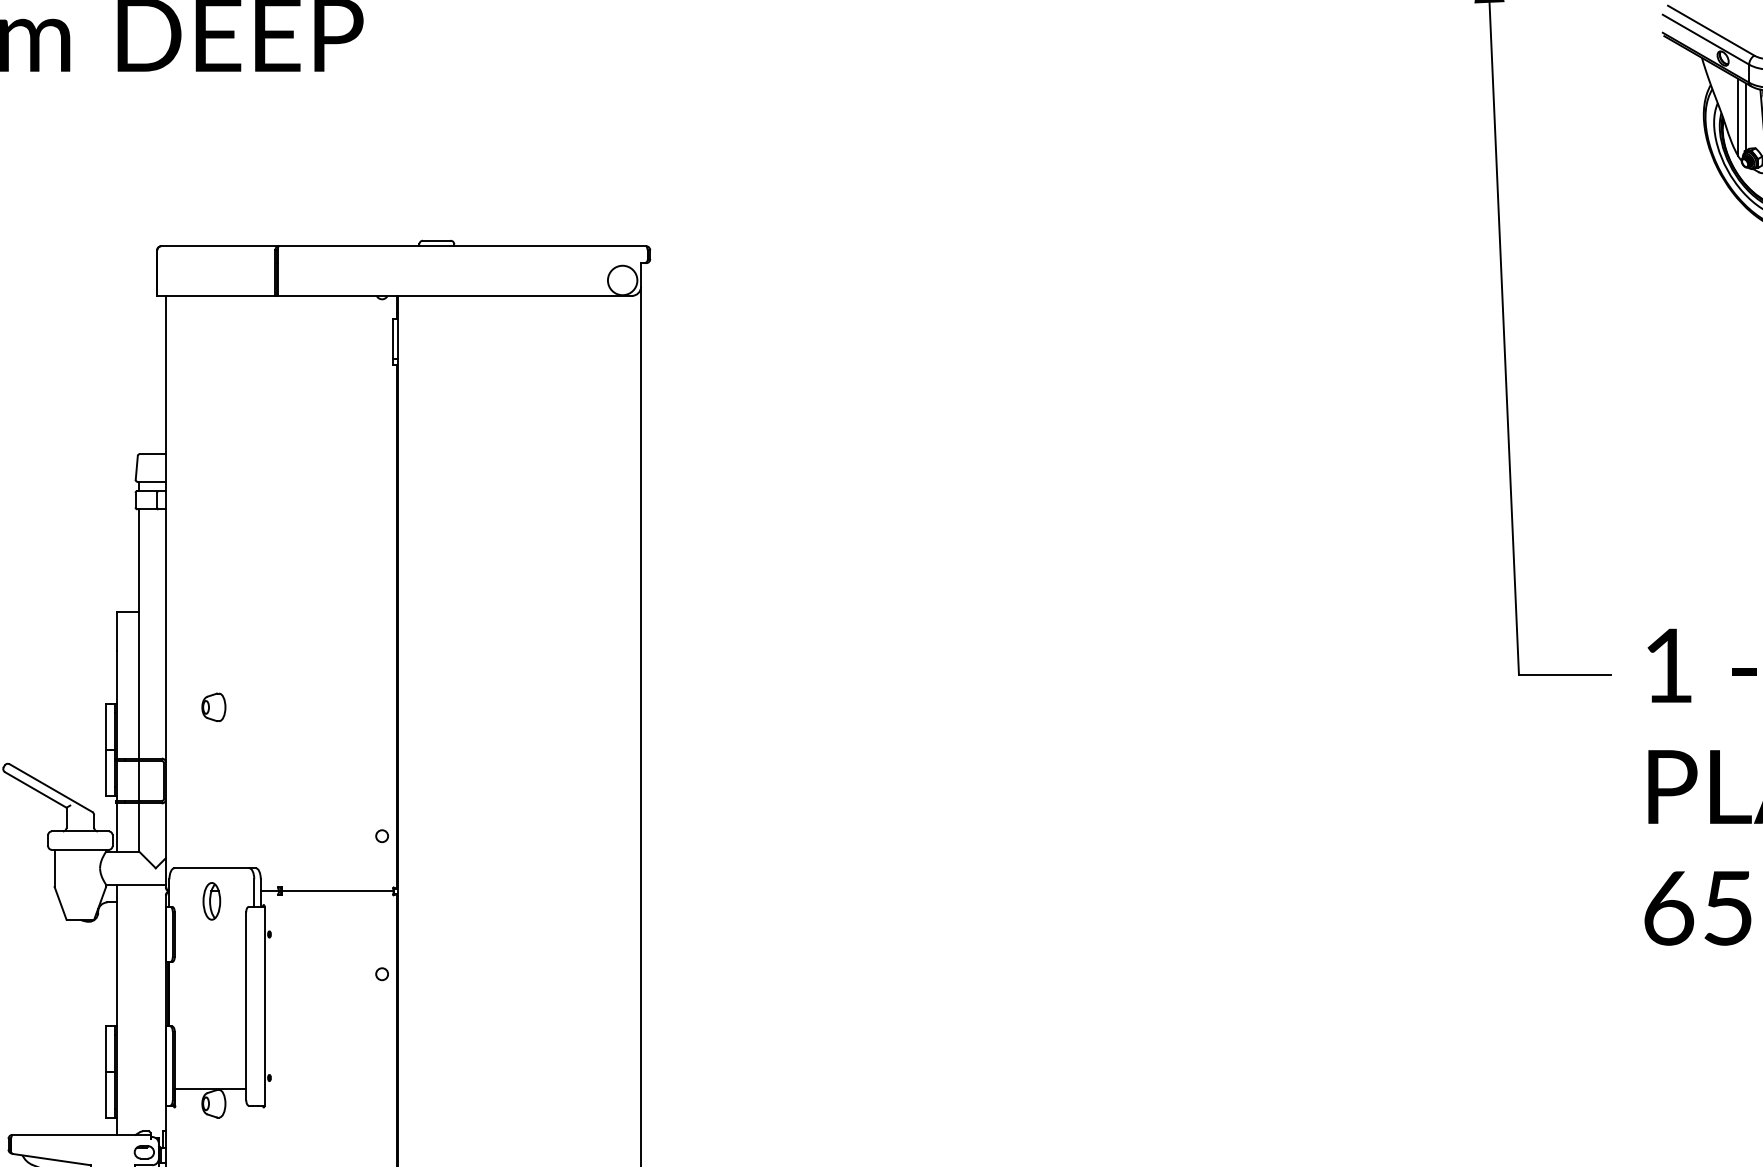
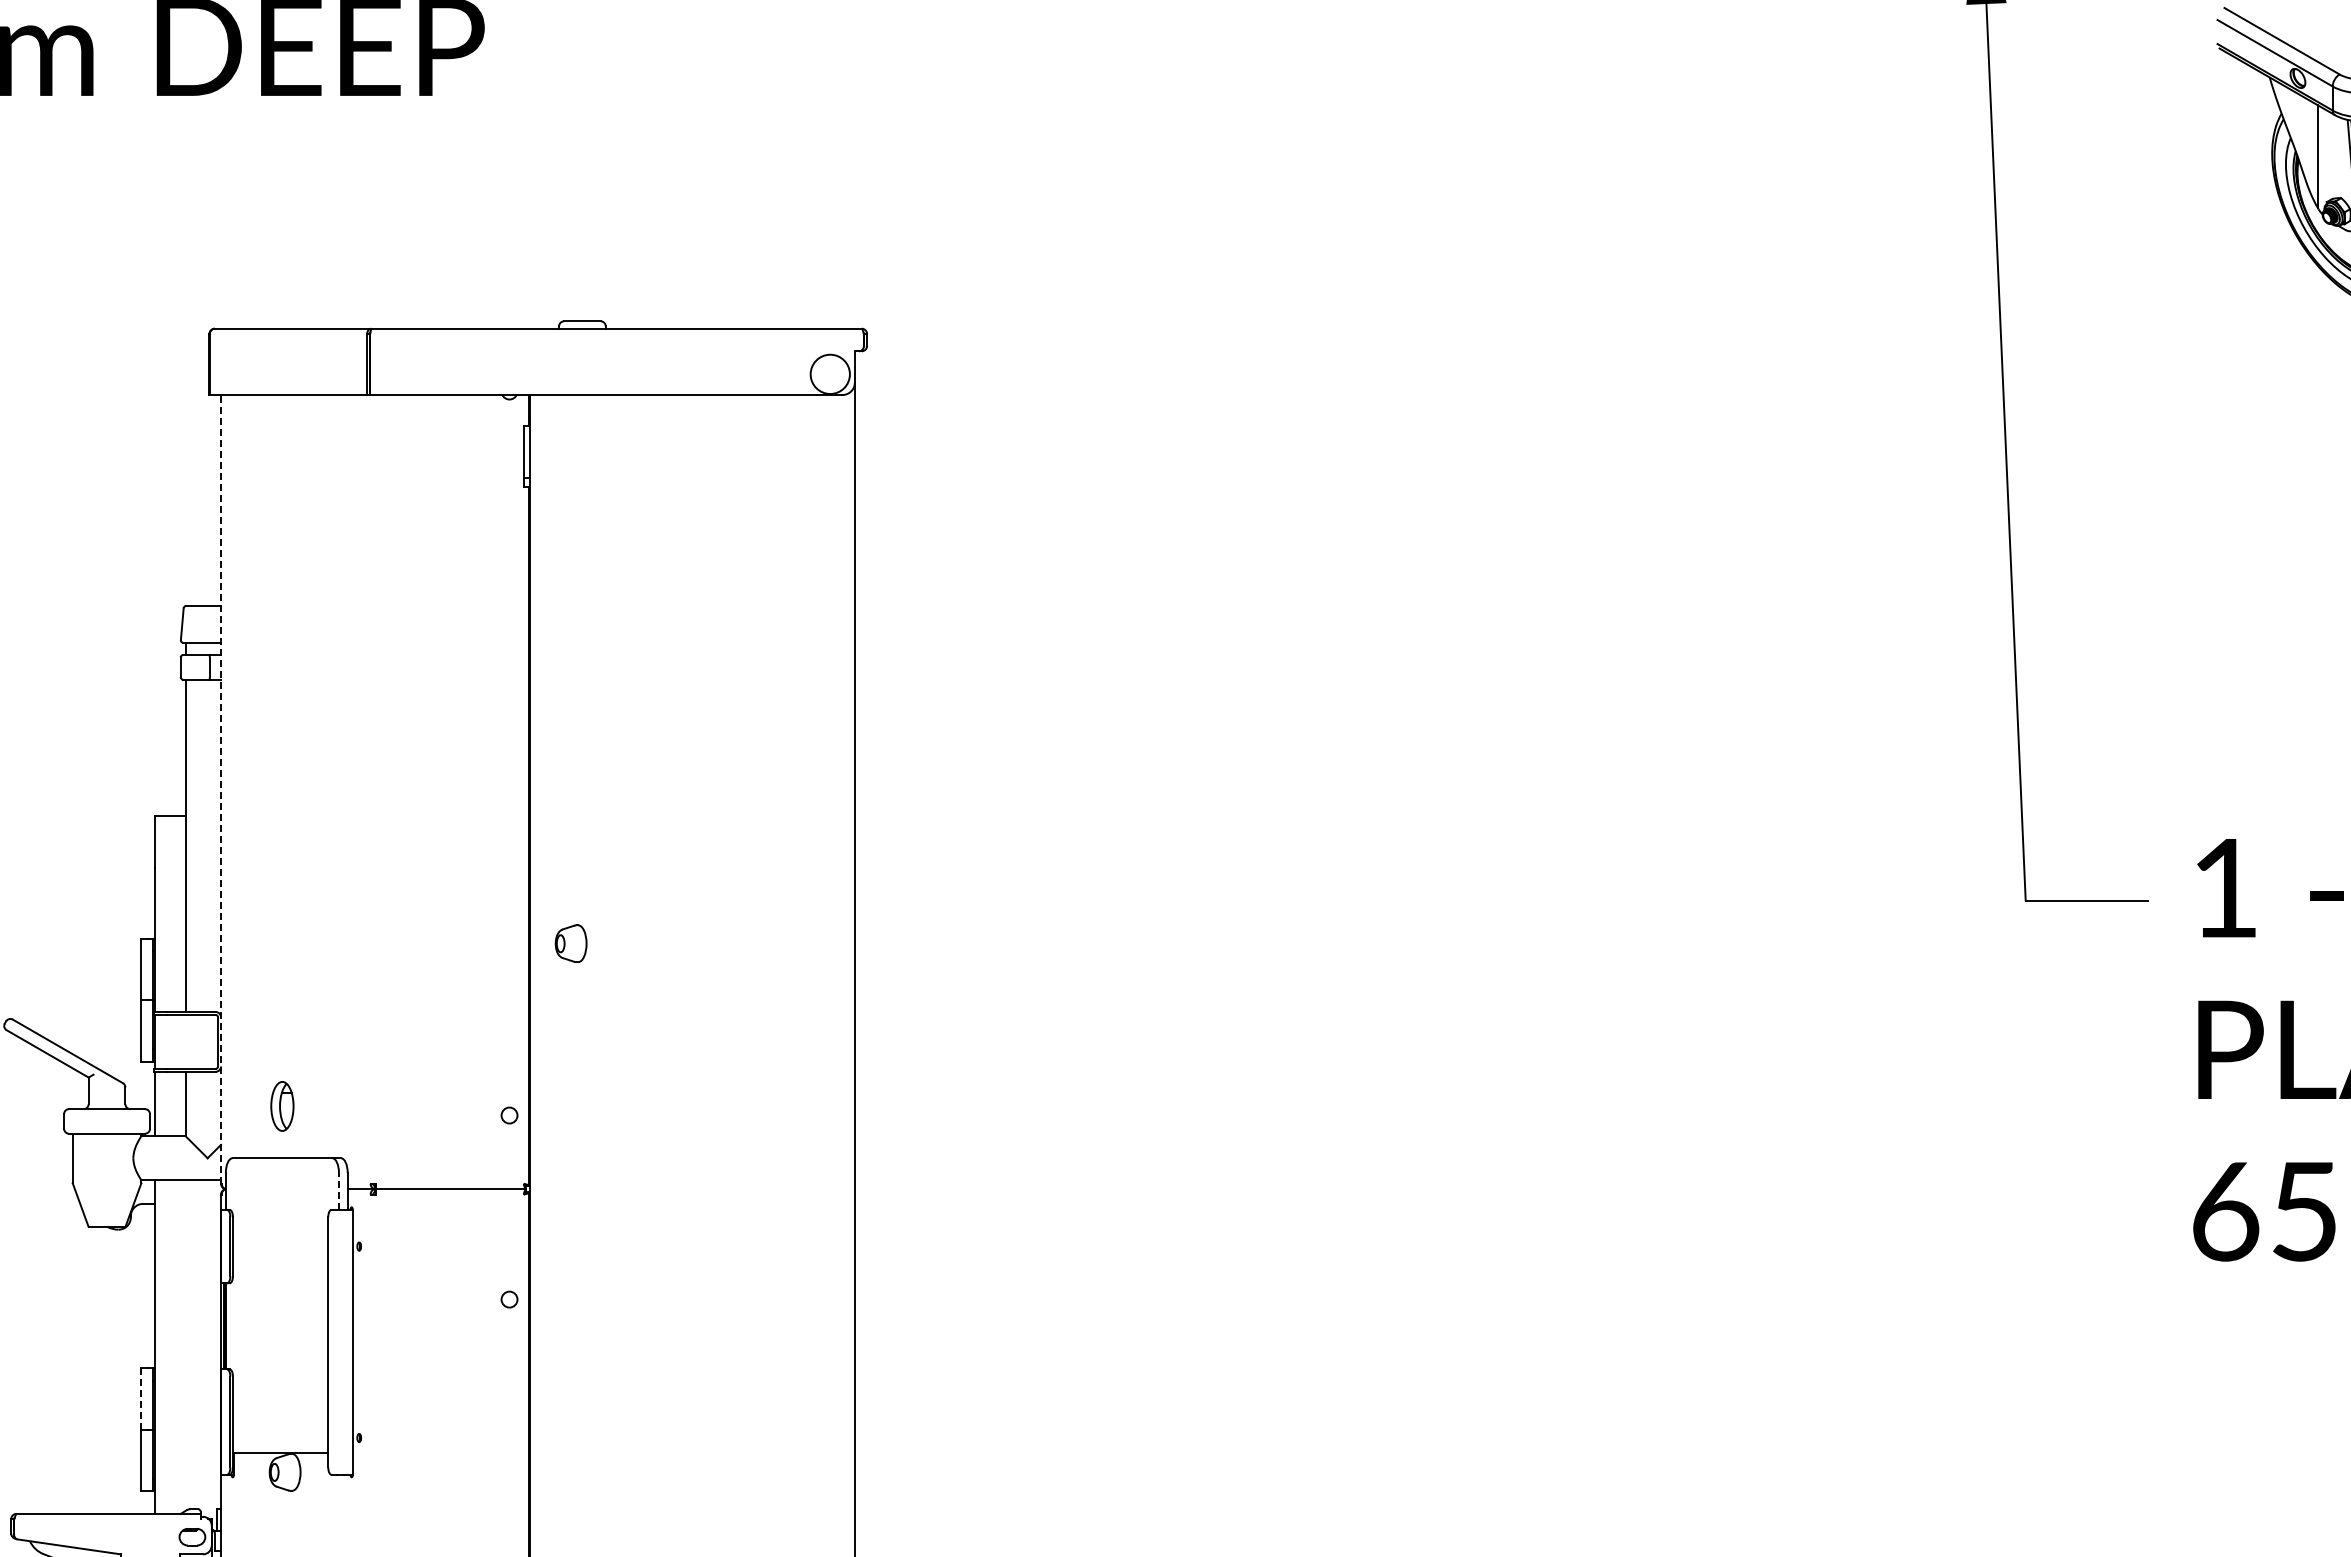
line: (1746, 116) -> (2329, 155), removed
line: (166, 590) -> (221, 788), solid -> dashed
part: (213, 707) -> (570, 943), moved
line: (139, 780) -> (185, 1041), removed
line: (253, 892) -> (338, 1190), solid -> dashed
part: (211, 901) -> (282, 1106), moved
line: (105, 1049) -> (140, 1399), solid -> dashed

